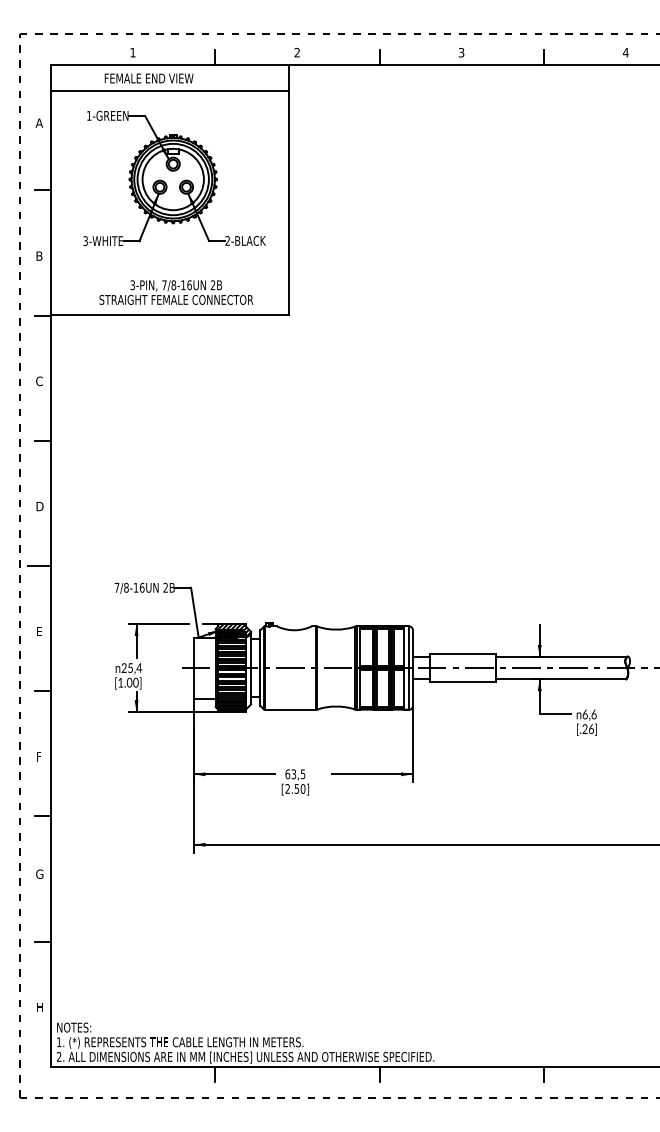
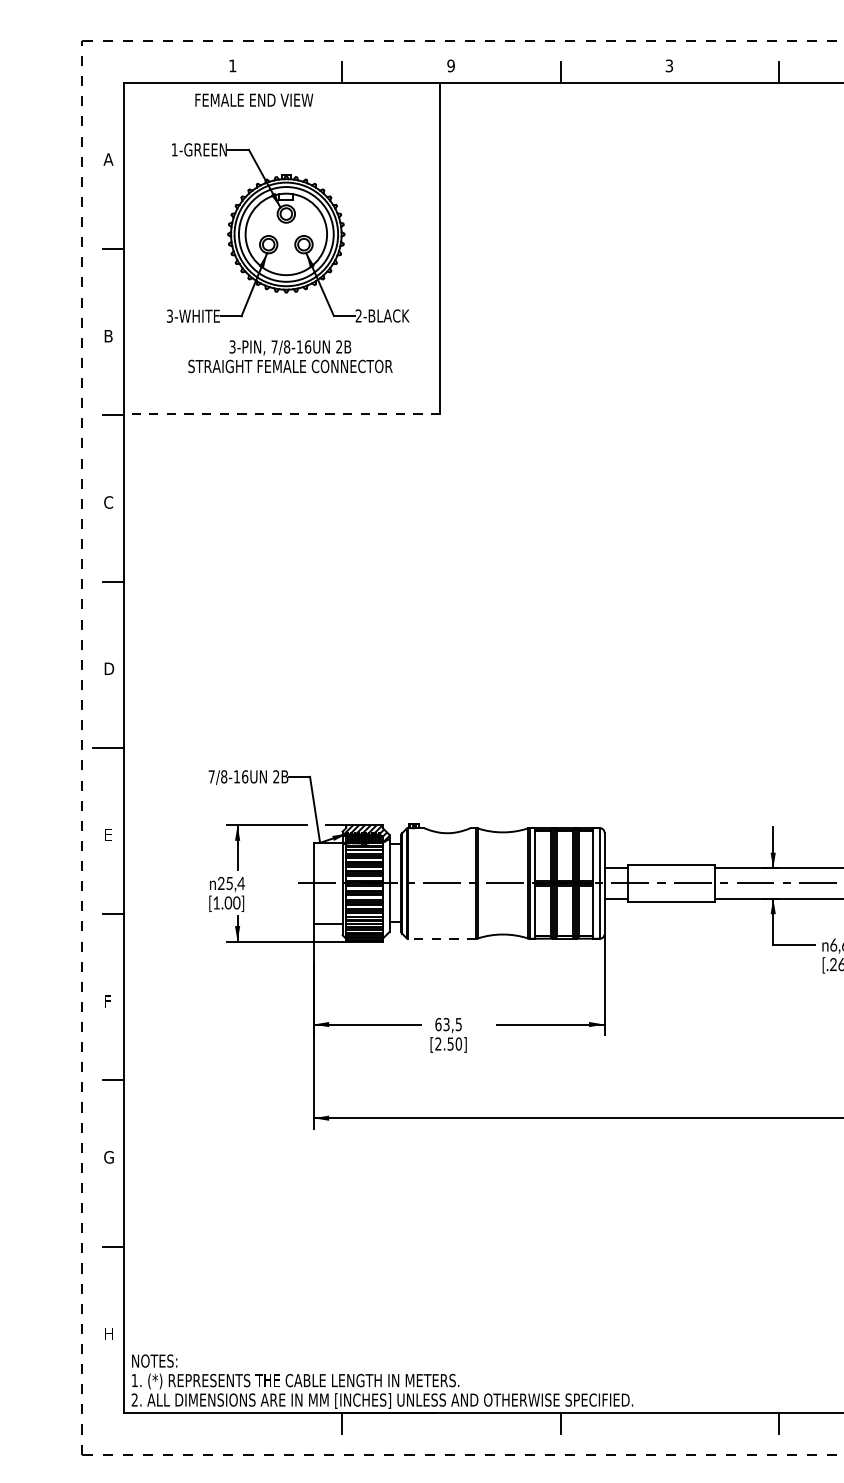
text: (297, 52) -> (451, 65), 2 -> 9
line: (169, 91) -> (281, 117), removed
text: (176, 292) -> (290, 356), moved
line: (169, 314) -> (281, 413), solid -> dashed
line: (290, 709) -> (442, 938), solid -> dashed

